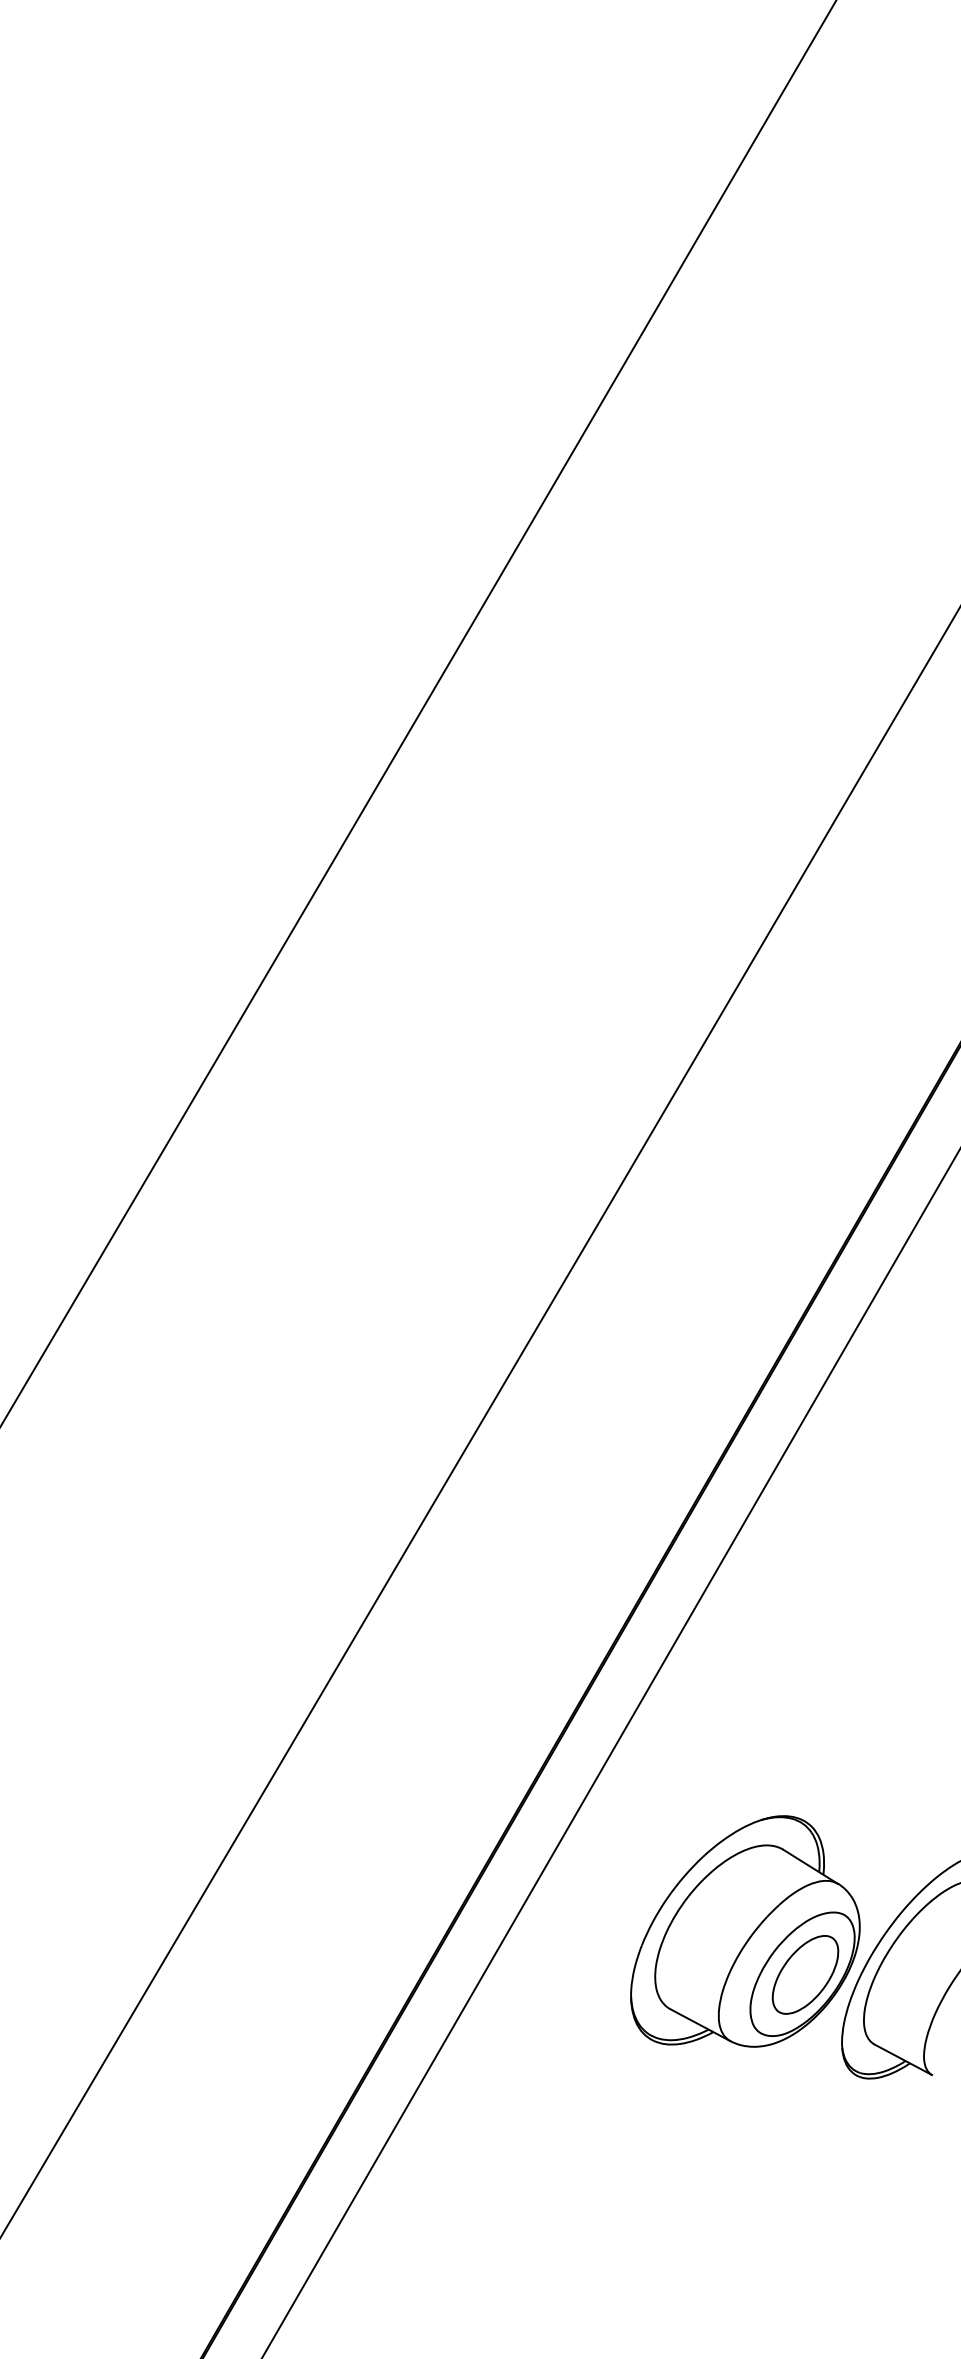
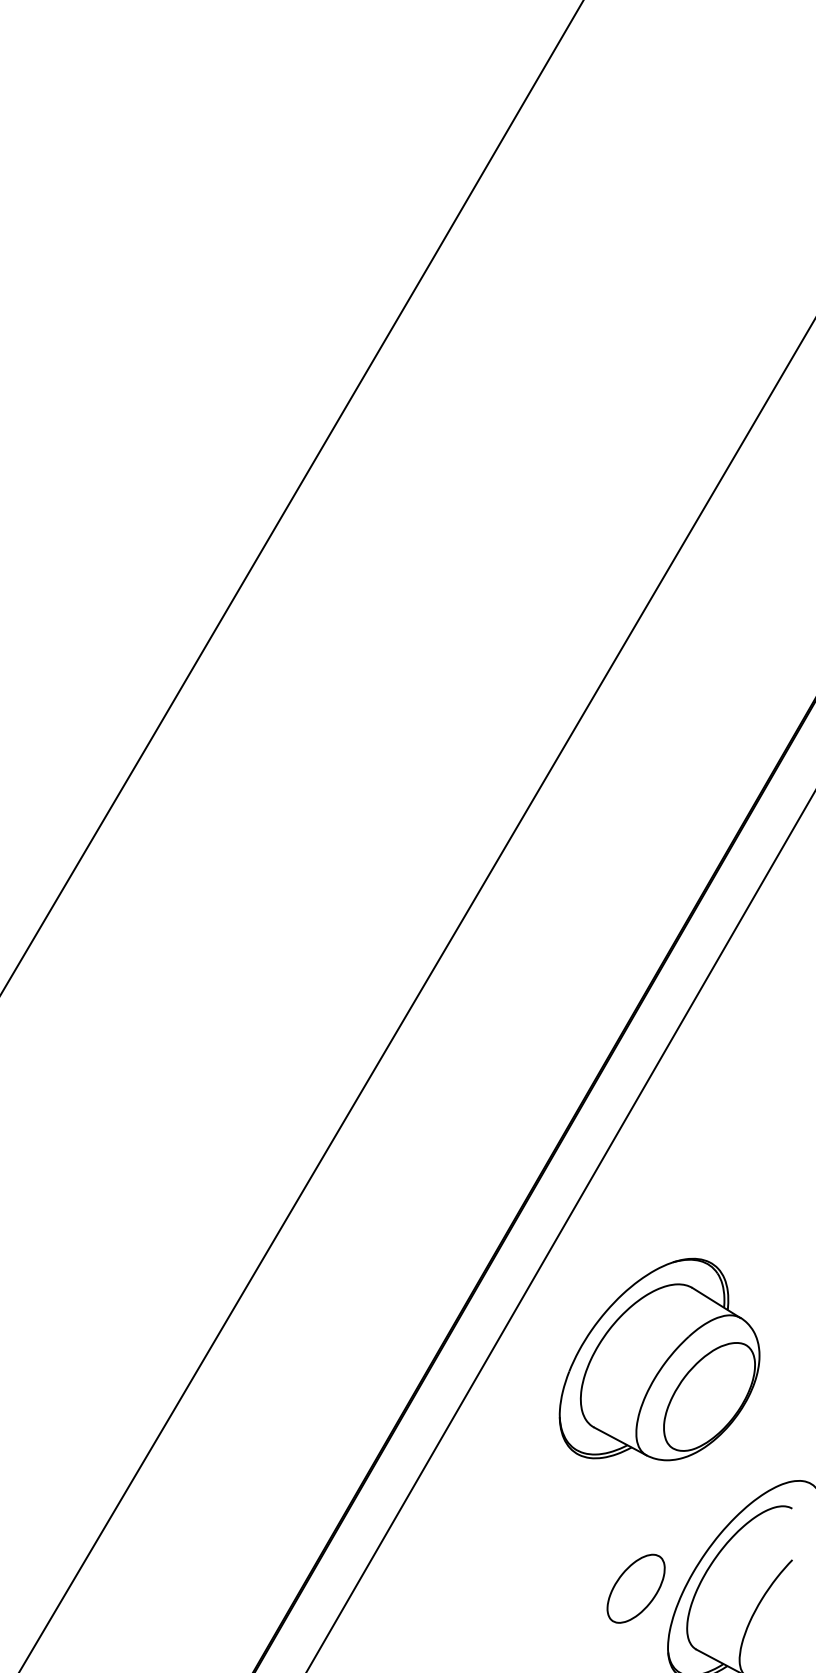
part: (745, 1931) -> (659, 1359), moved

